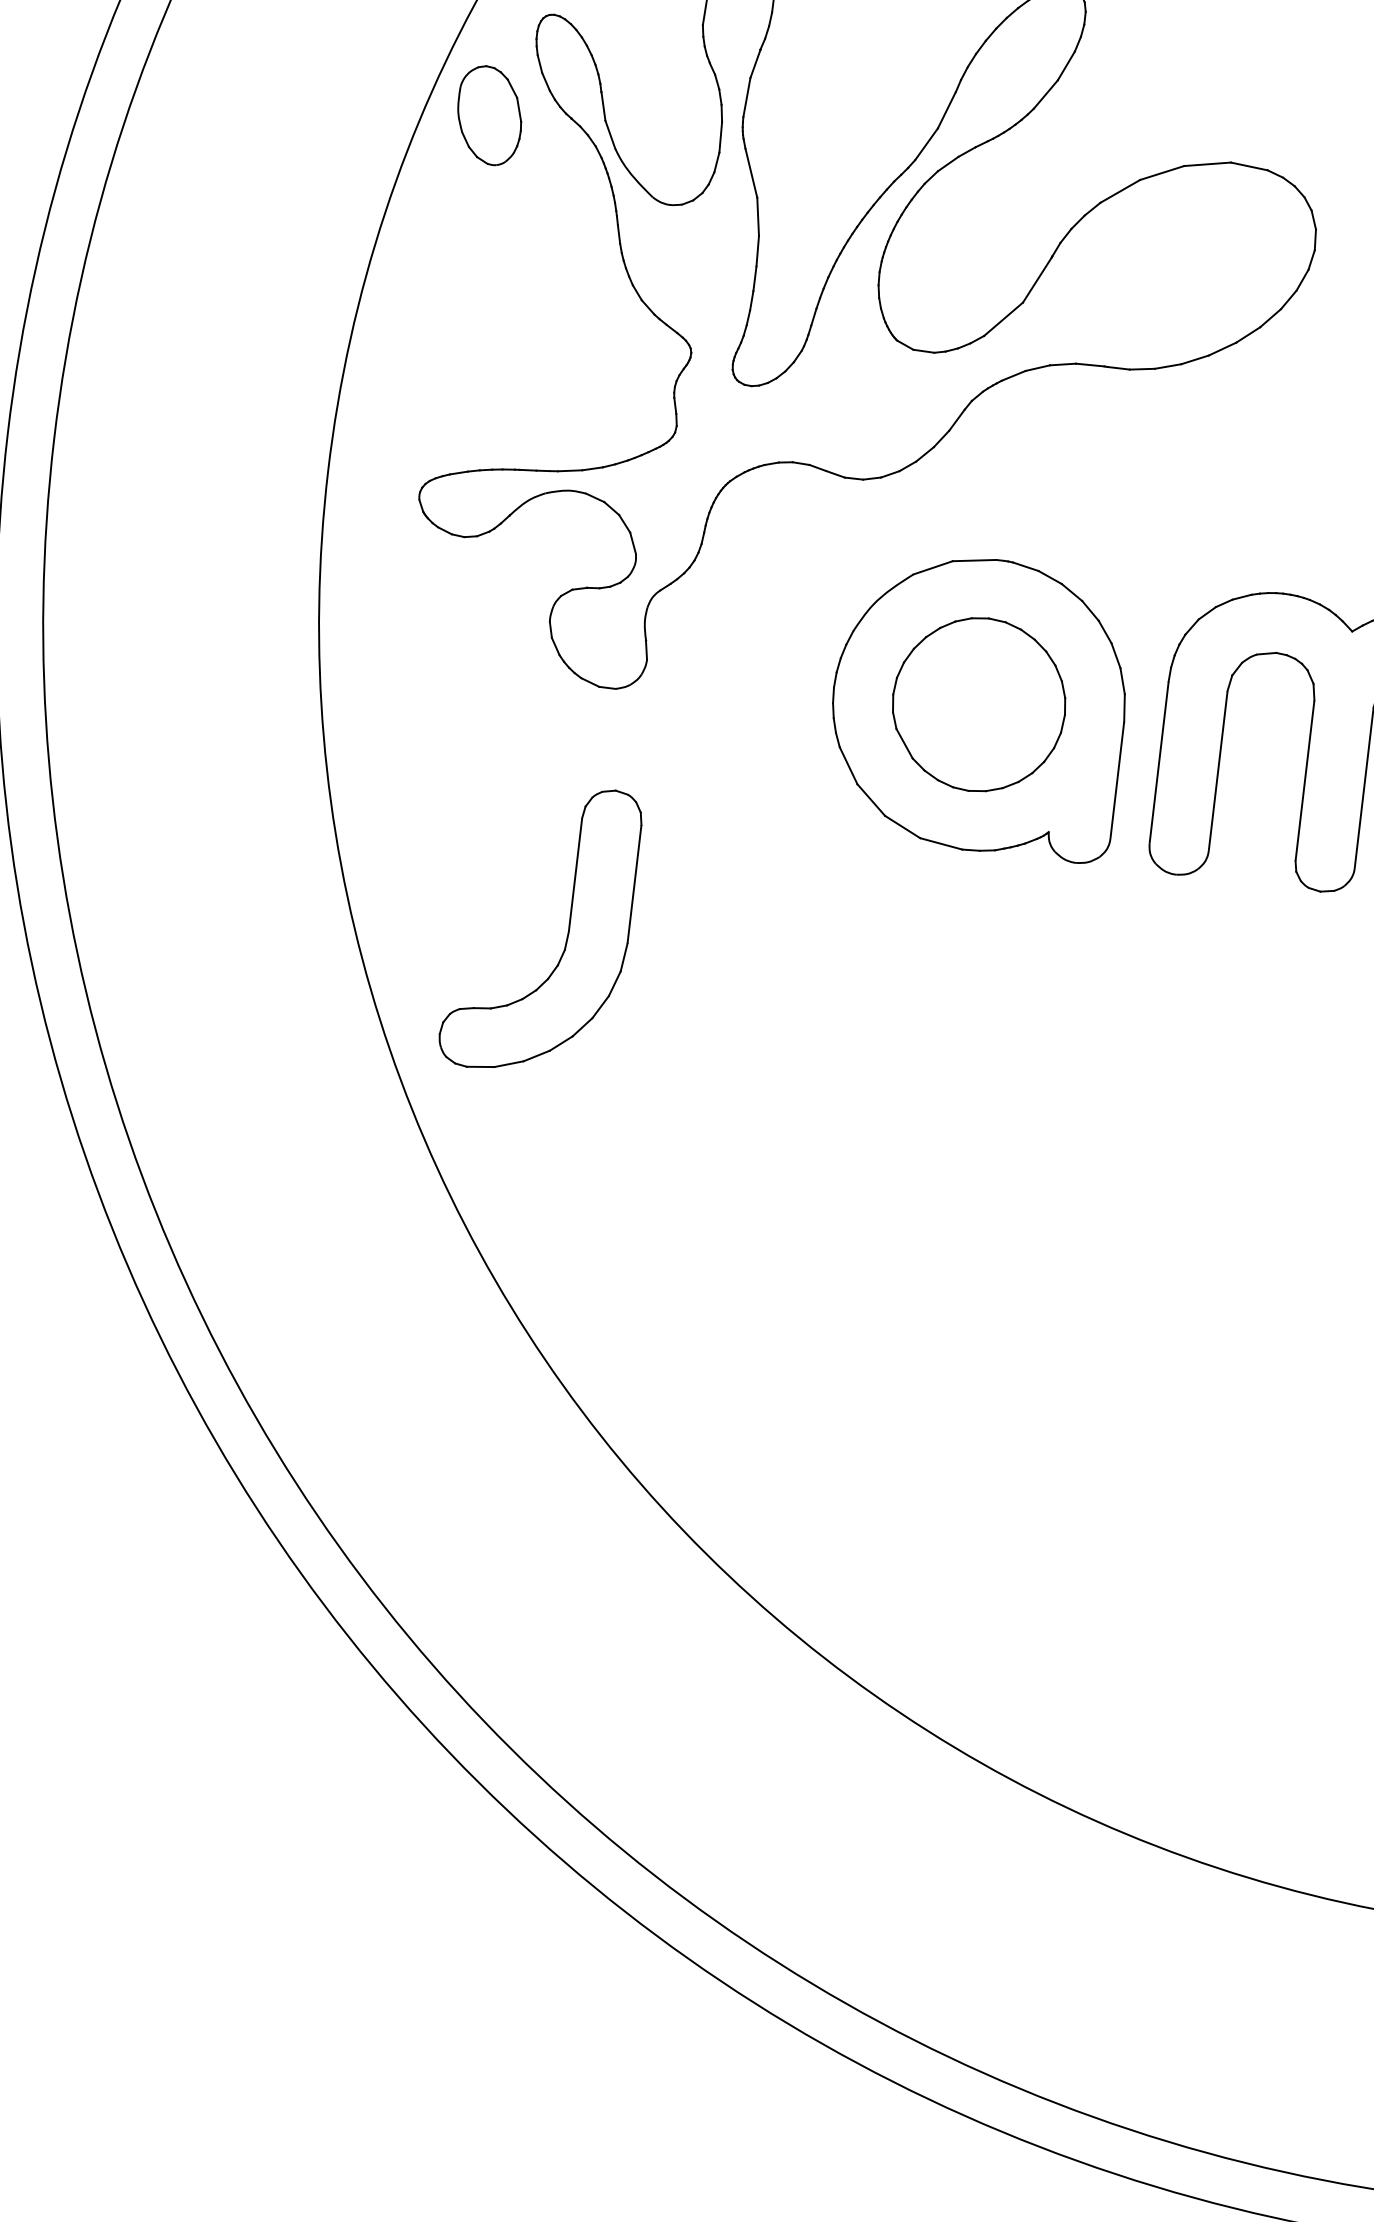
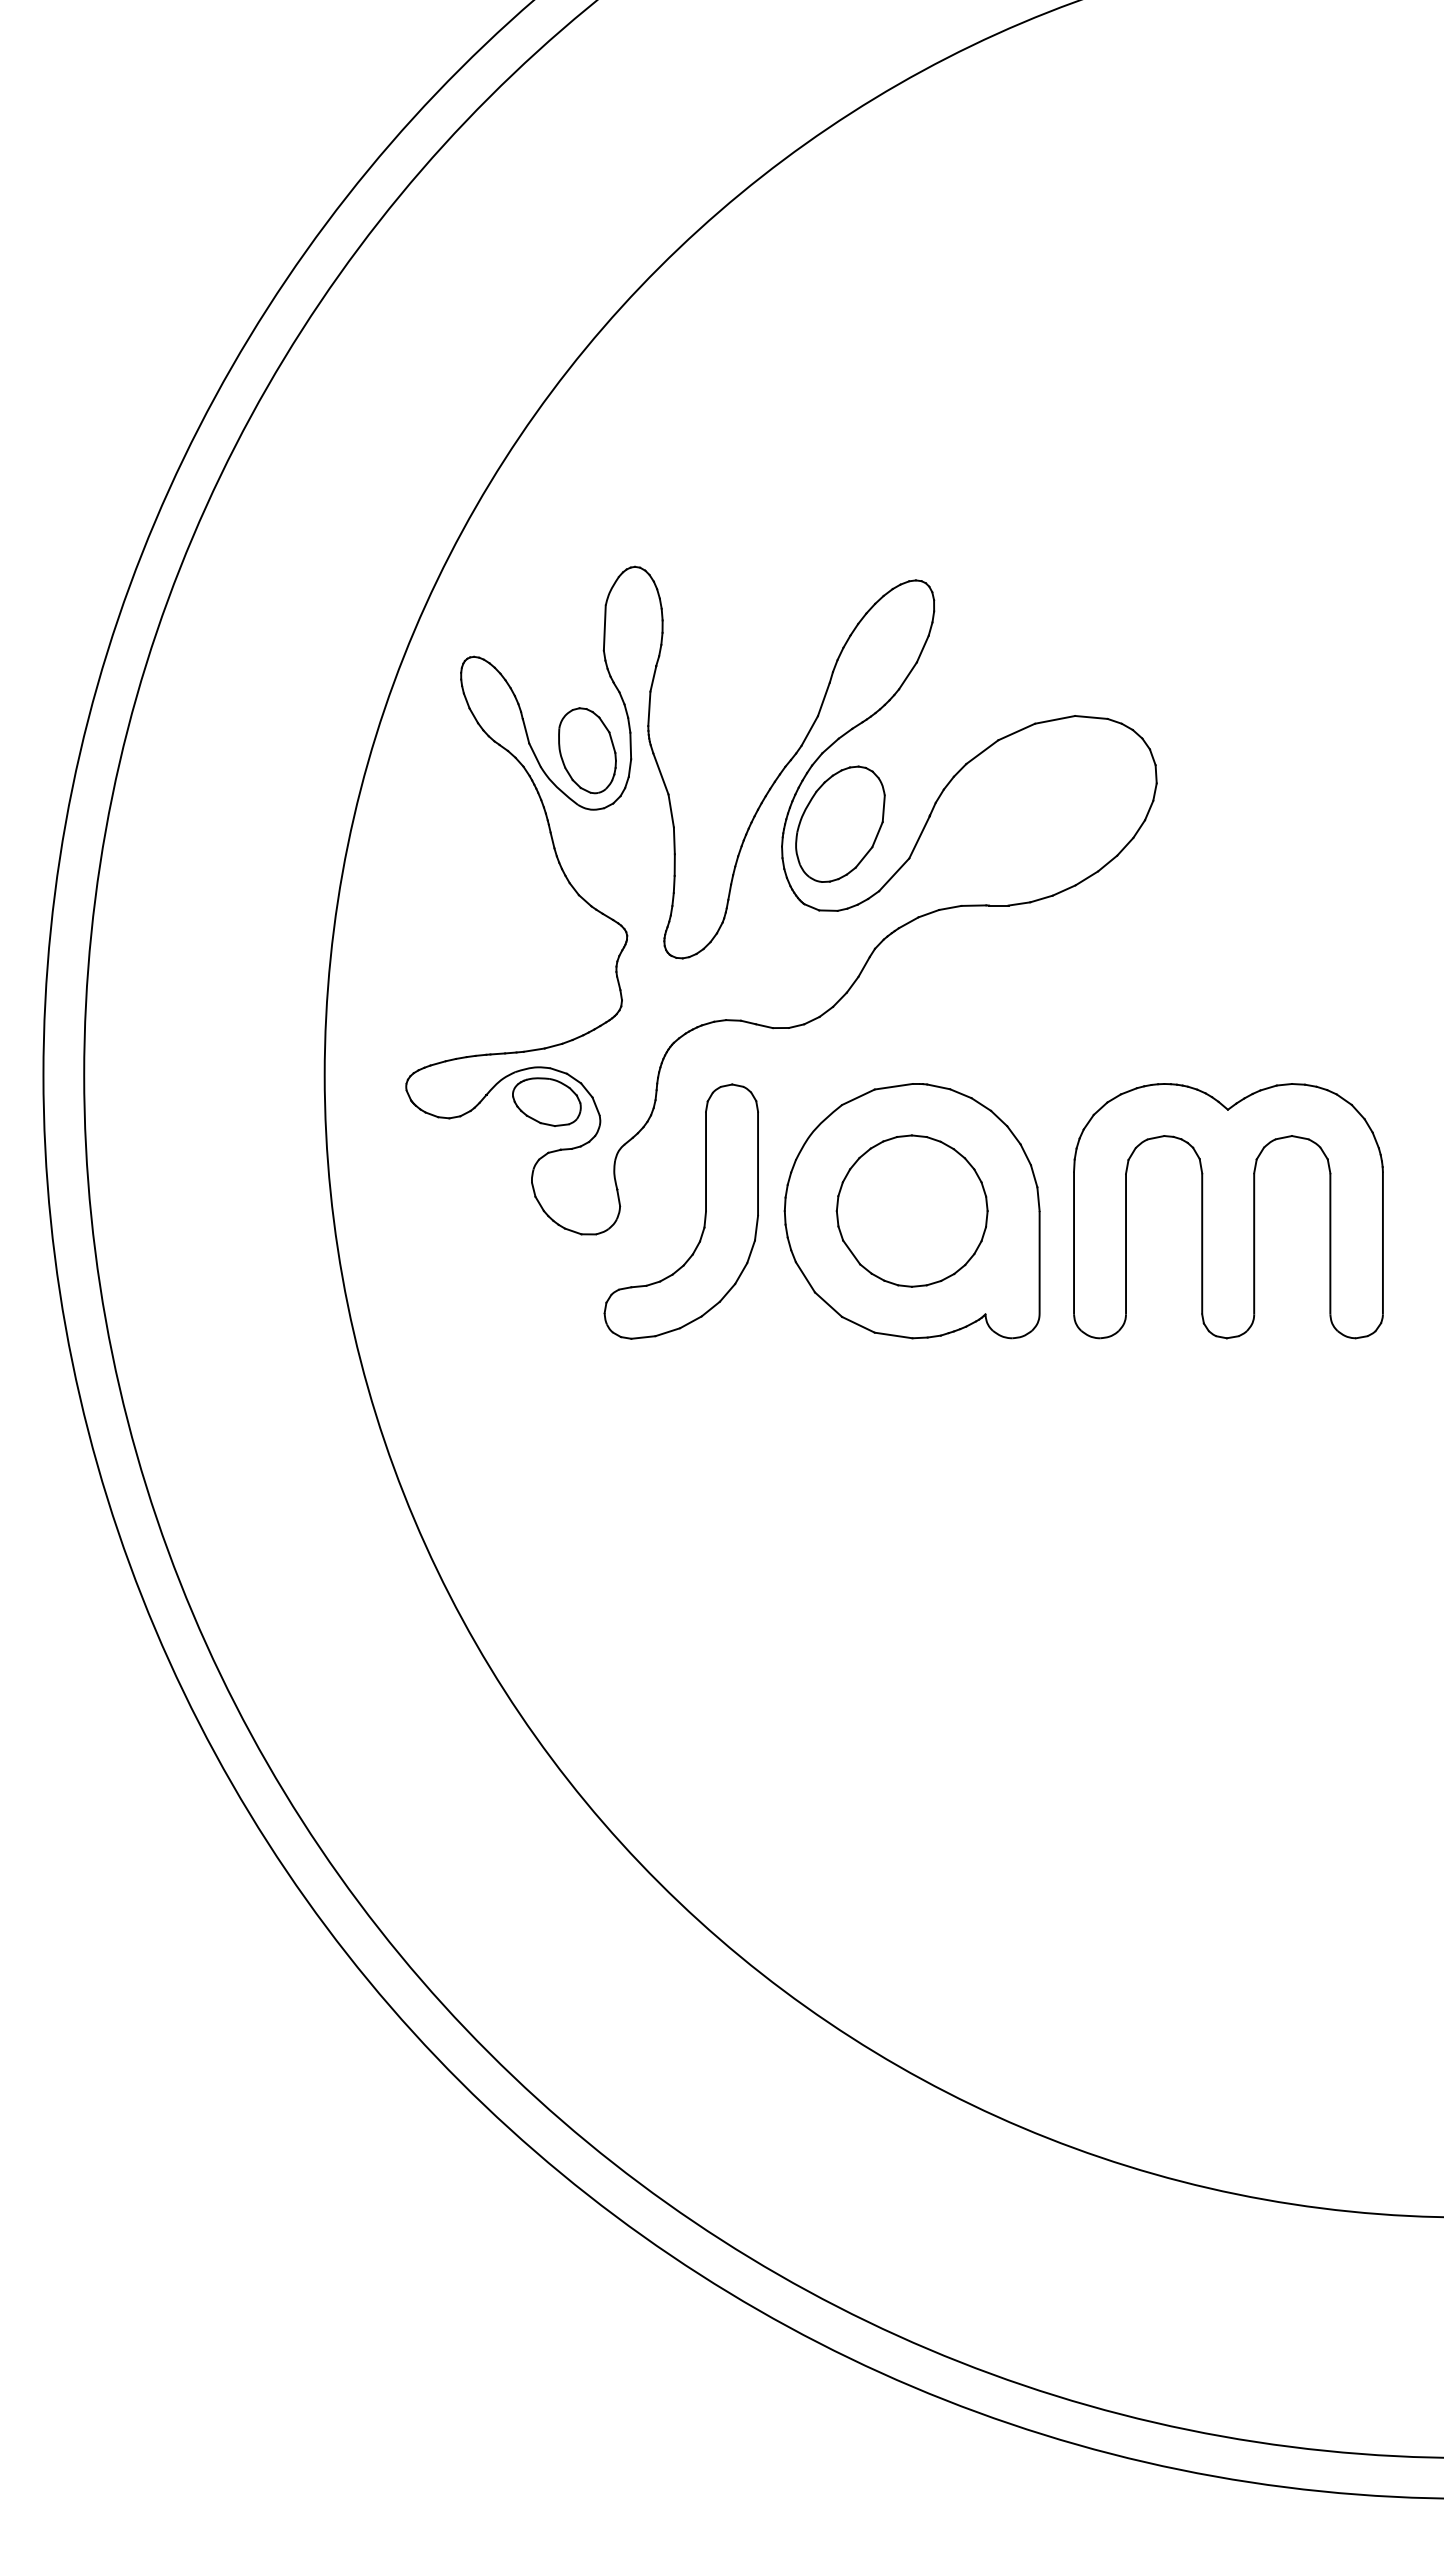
part: (489, 115) -> (587, 750), moved
part: (949, 253) -> (840, 823), added
part: (577, 530) -> (546, 1101), added
part: (566, 934) -> (704, 1214), moved

